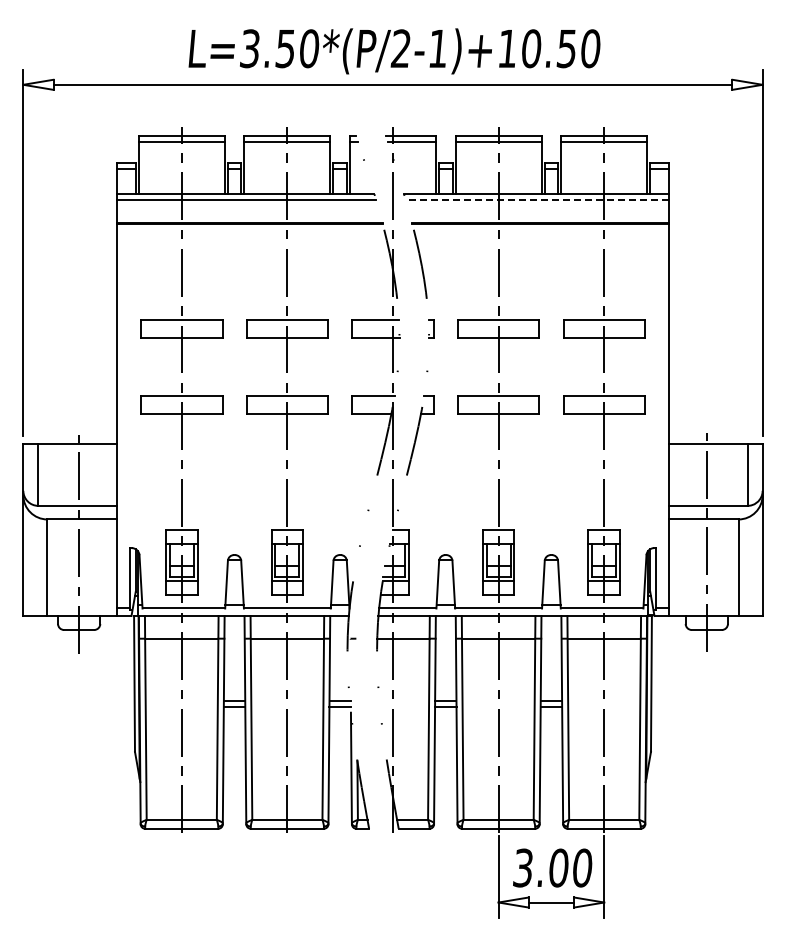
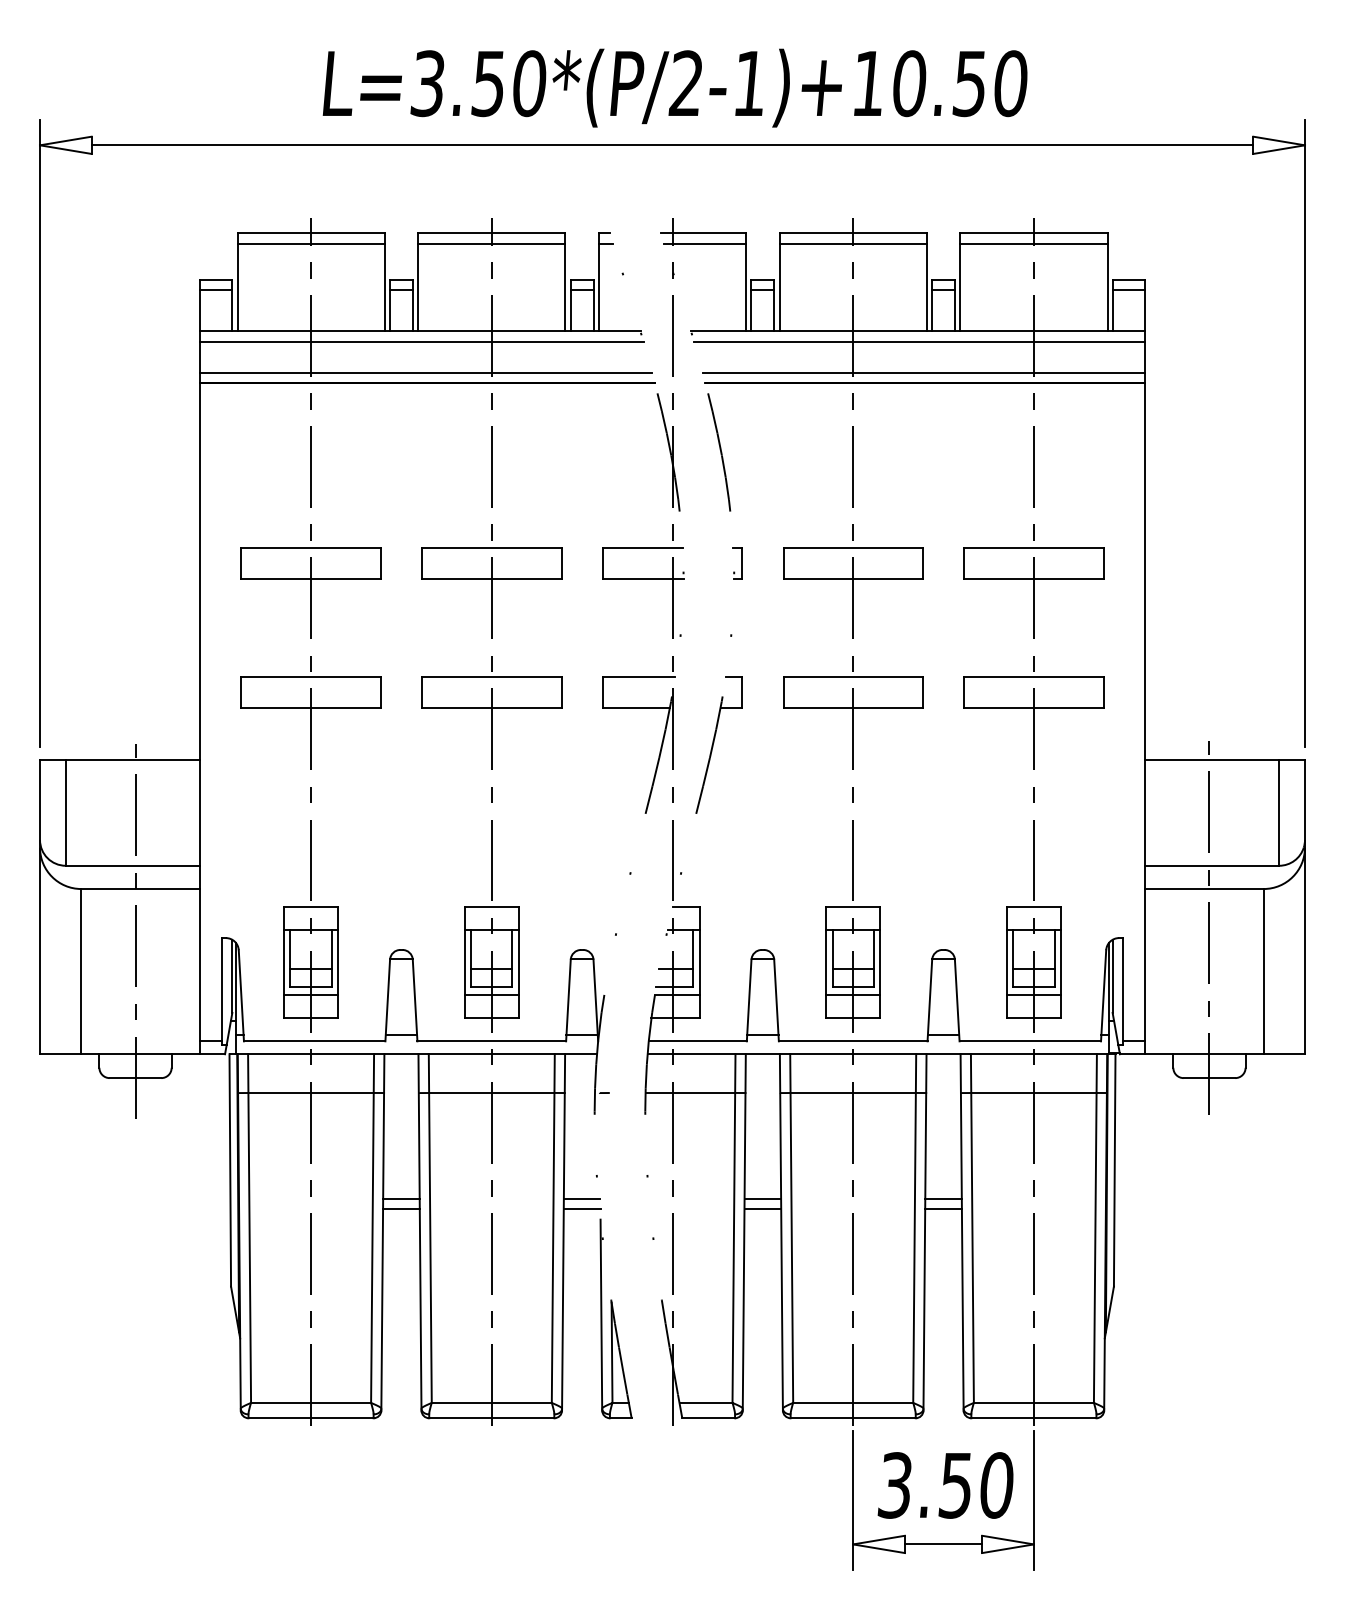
line: (537, 199) -> (919, 341), dashed -> solid
line: (248, 217) -> (425, 372), added
line: (539, 217) -> (923, 372), added
text: (558, 867) -> (955, 1484), 3.00 -> 3.50

